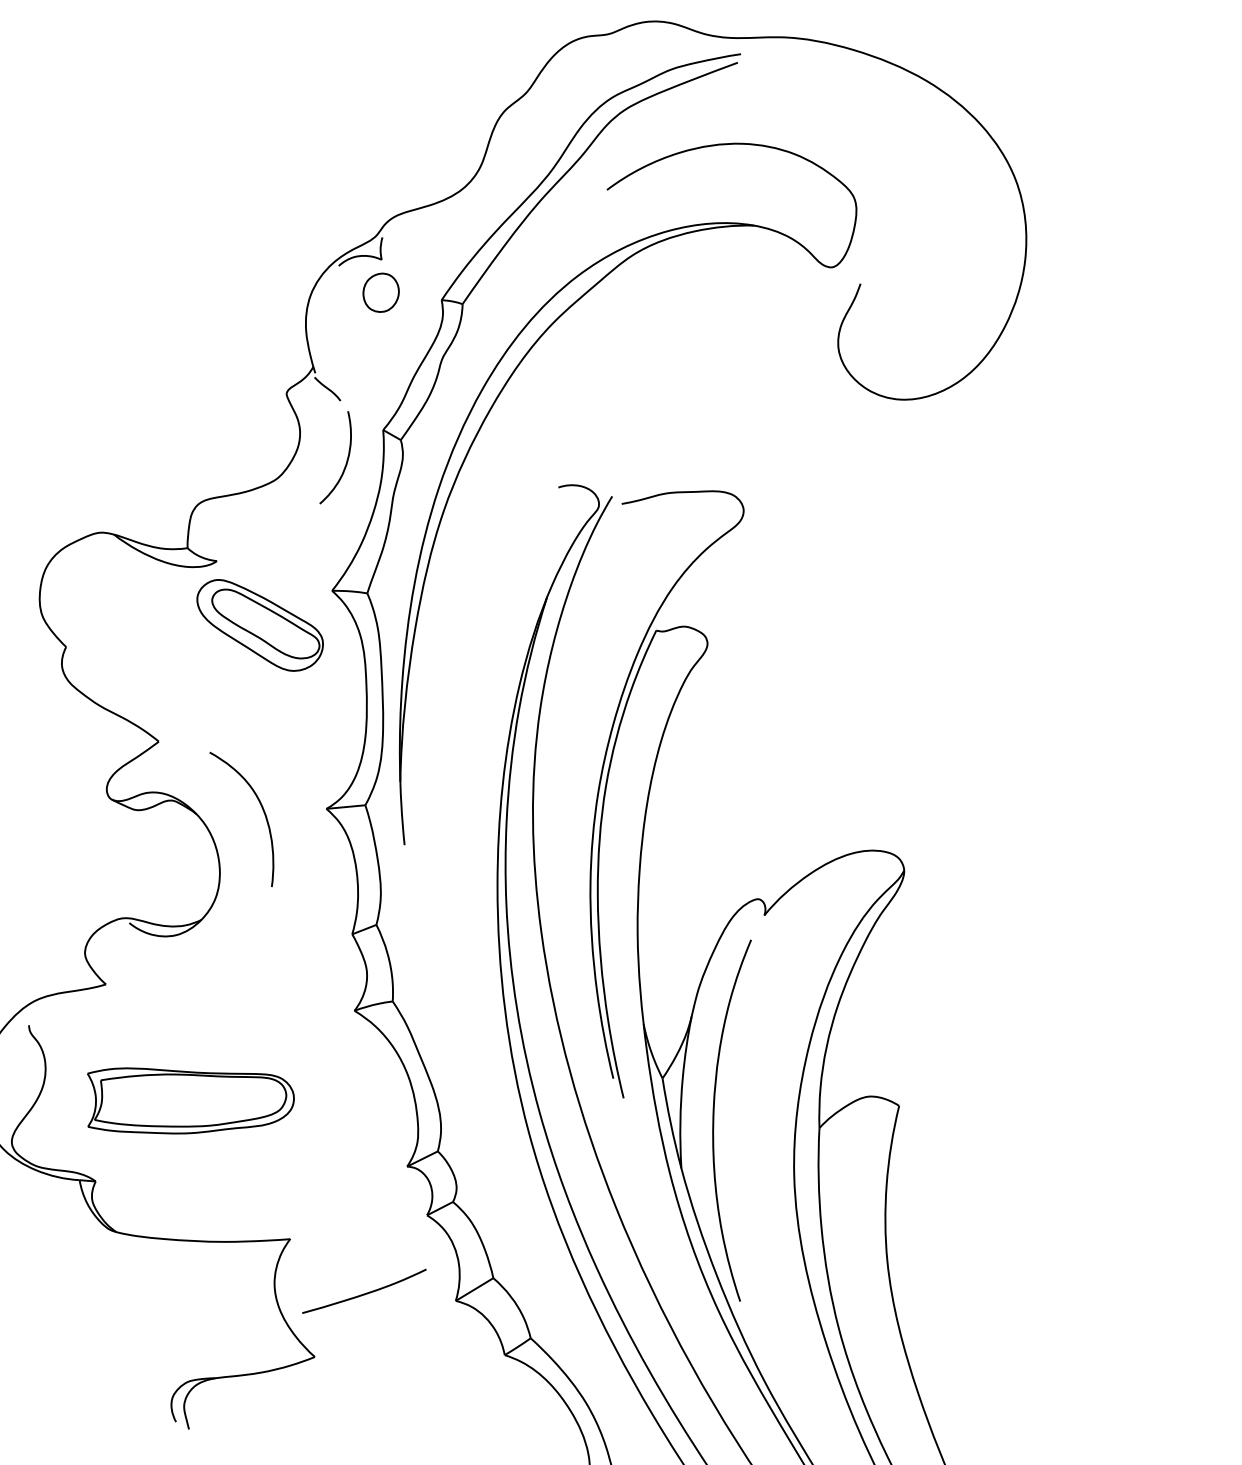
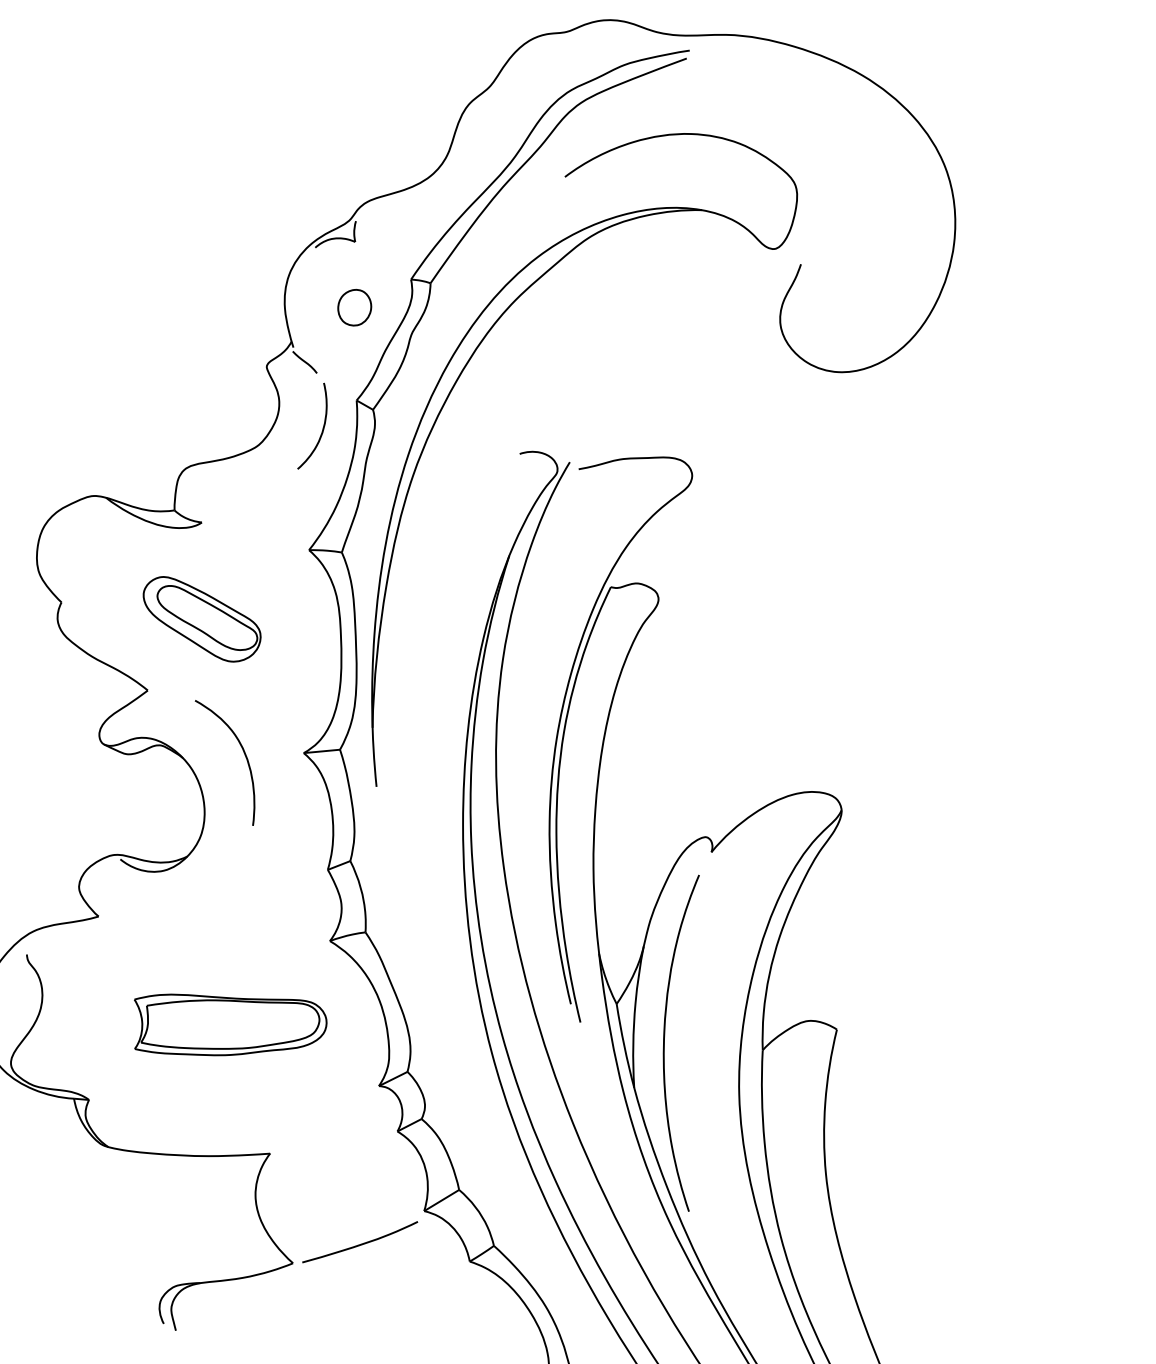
part: (380, 292) -> (354, 307), moved
part: (259, 625) -> (201, 619), moved
part: (190, 1100) -> (230, 1024), moved
curve: (365, 1292) -> (361, 1243), moved

